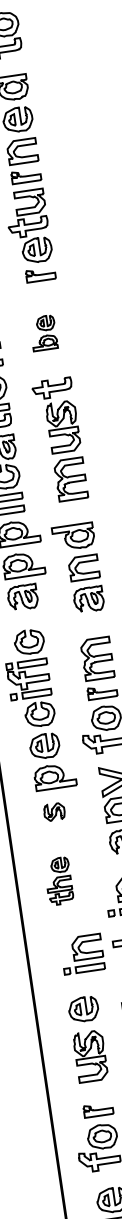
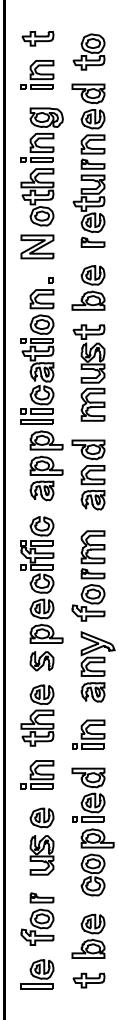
part: (43, 332) -> (88, 287), size x1.67
part: (53, 812) -> (41, 661), size x1.43
part: (58, 881) -> (37, 715), size x1.67
part: (82, 953) -> (37, 774), moved

